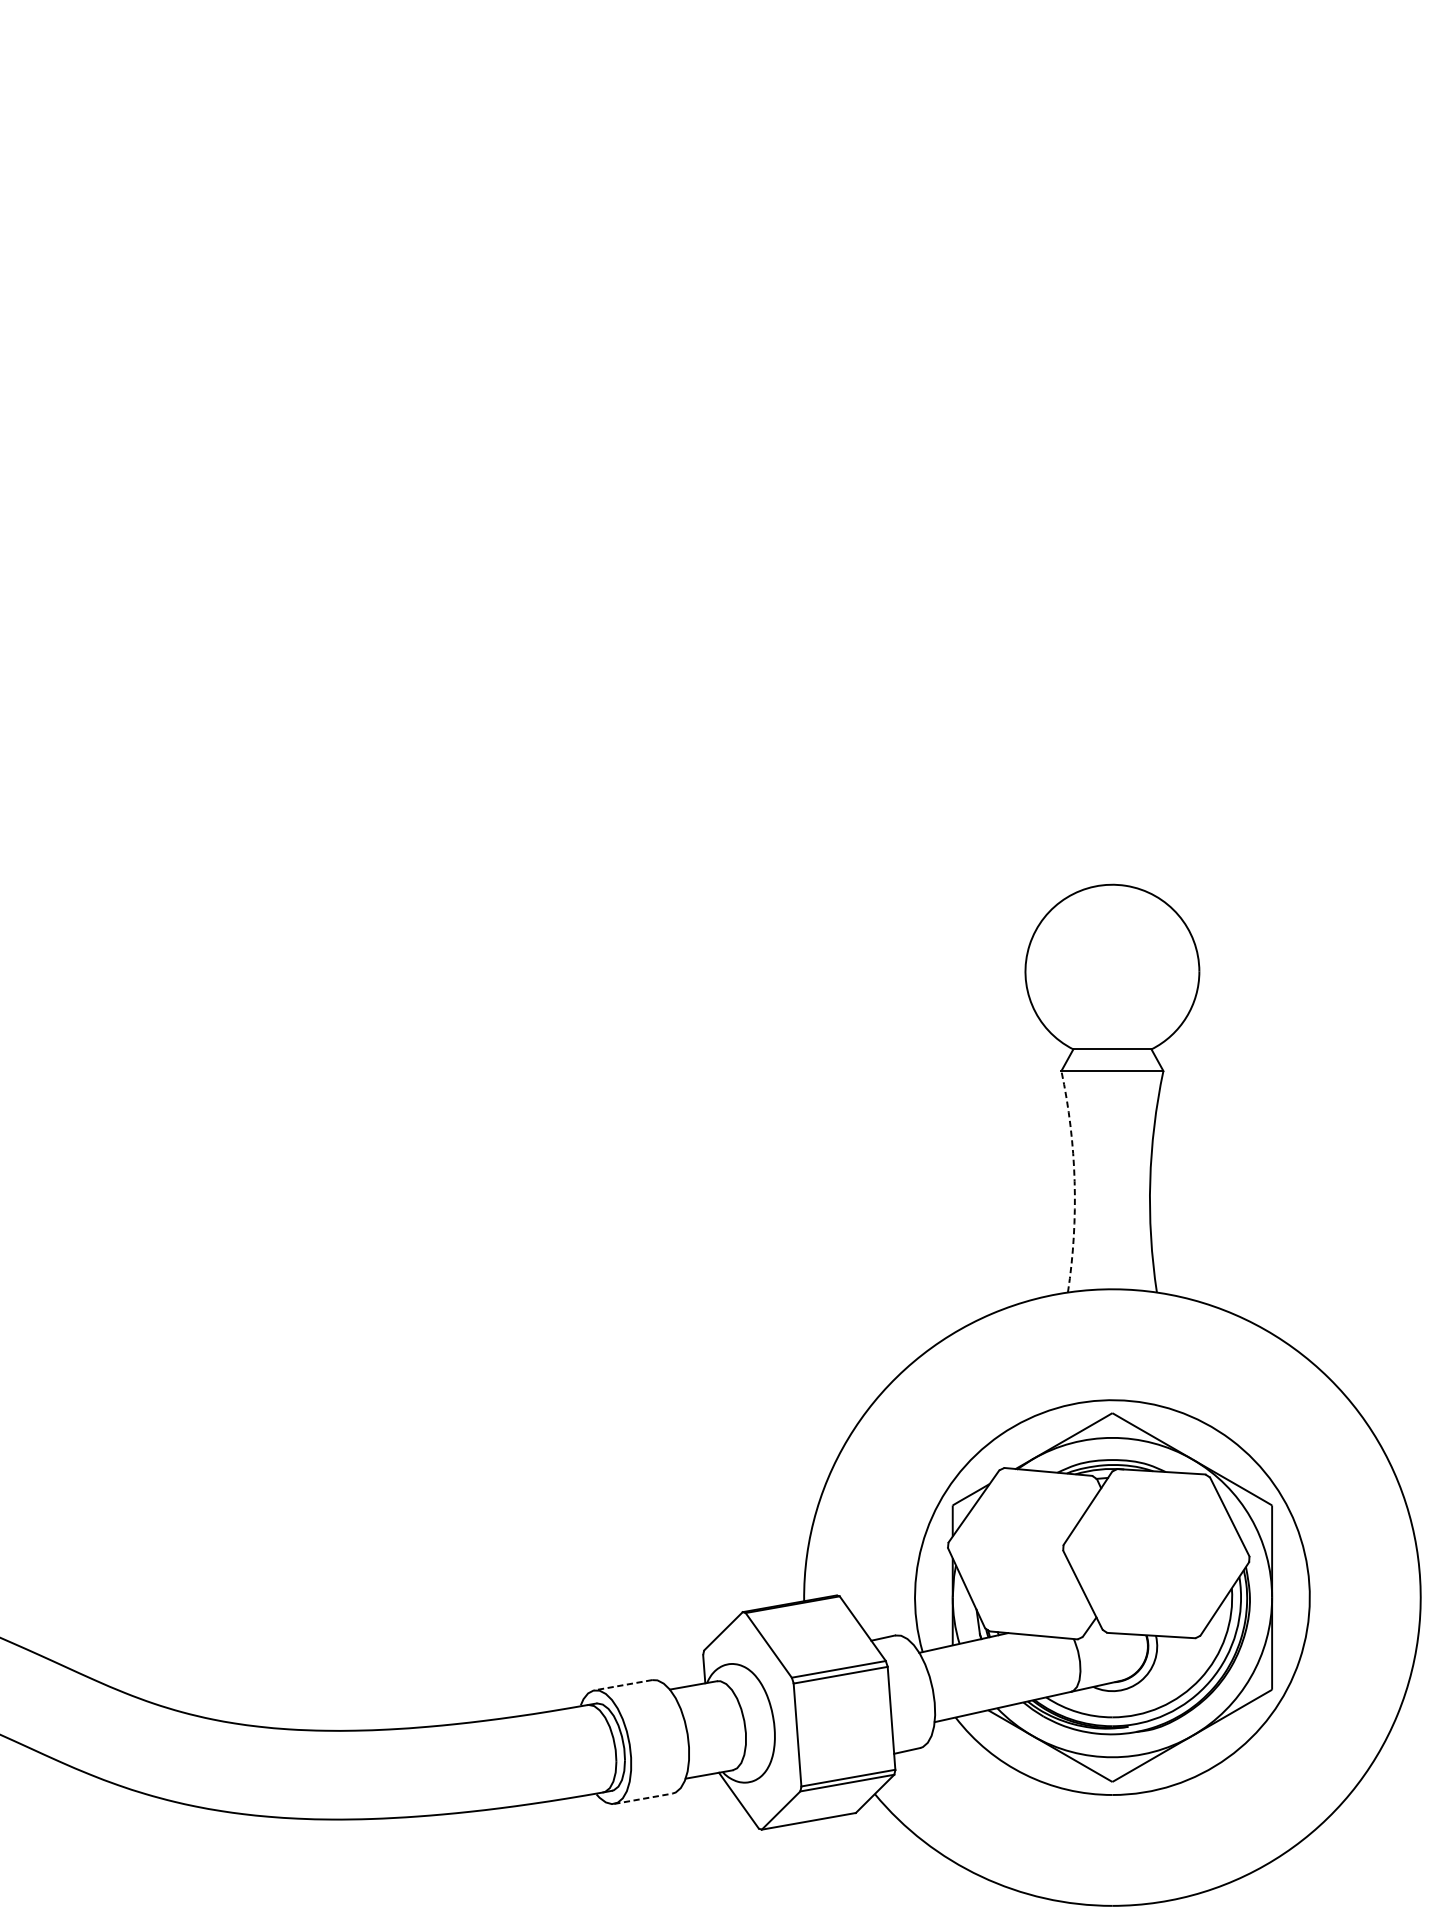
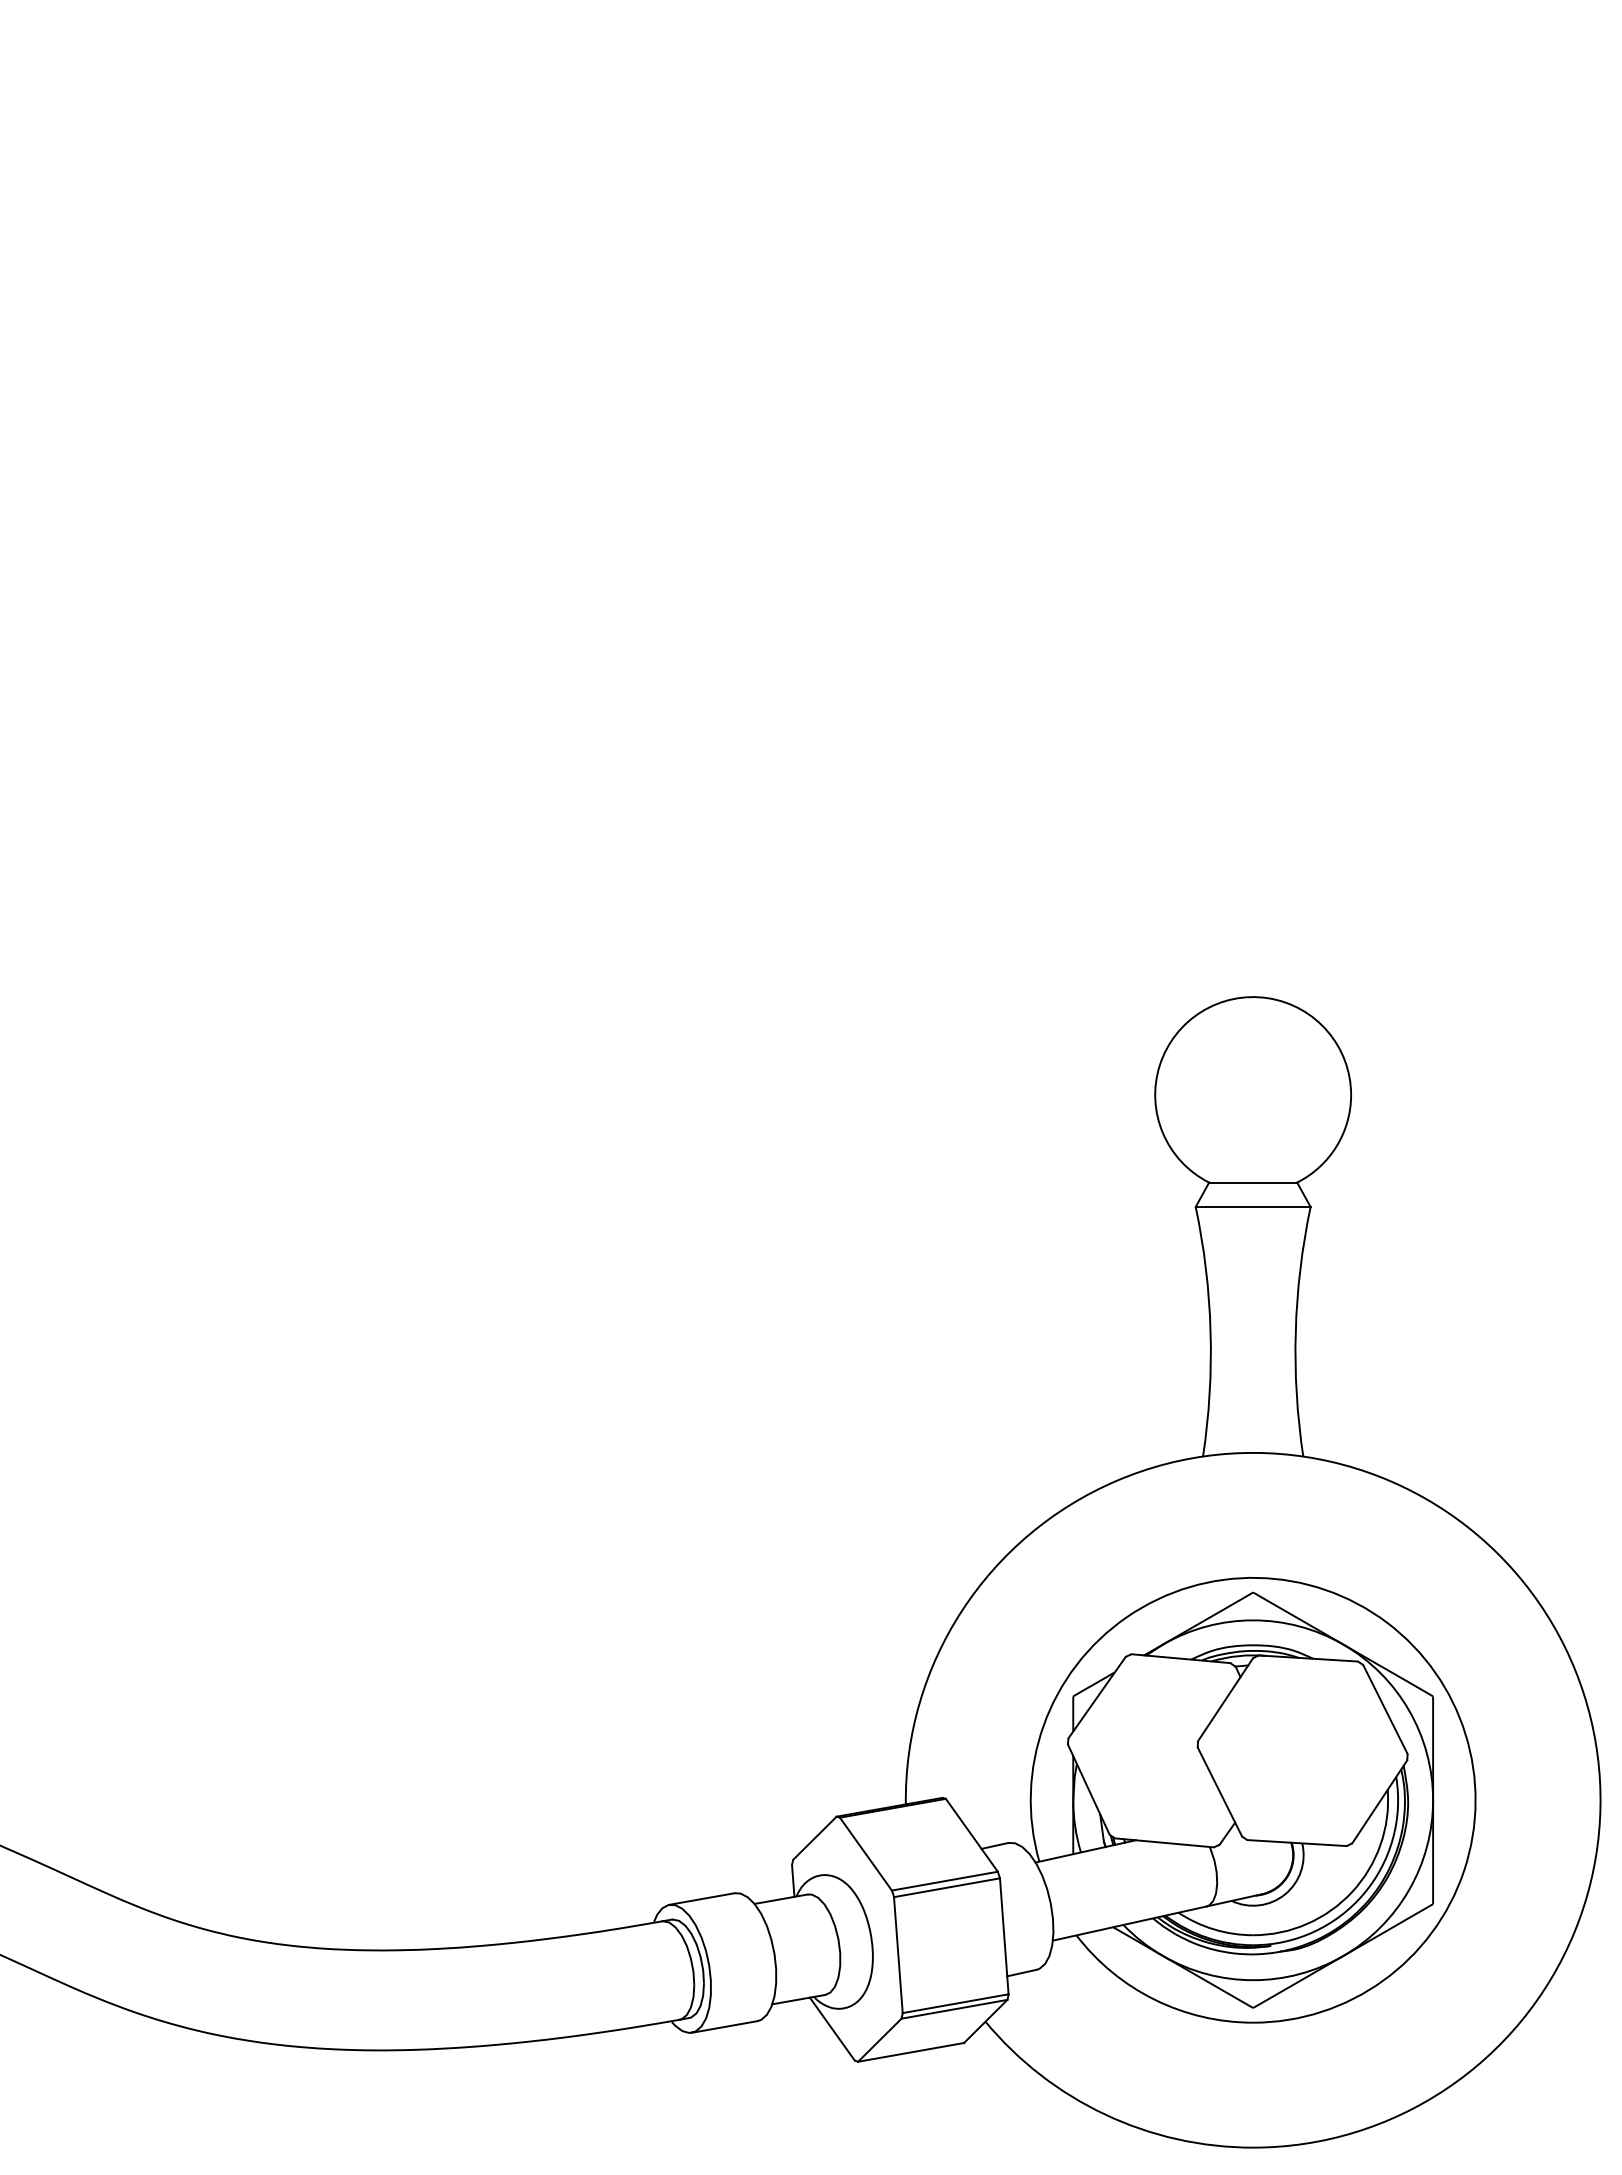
arc: (1074, 1181) -> (1210, 1331), dashed -> solid
line: (622, 1685) -> (701, 1899), dashed -> solid
line: (644, 1798) -> (725, 2026), dashed -> solid

